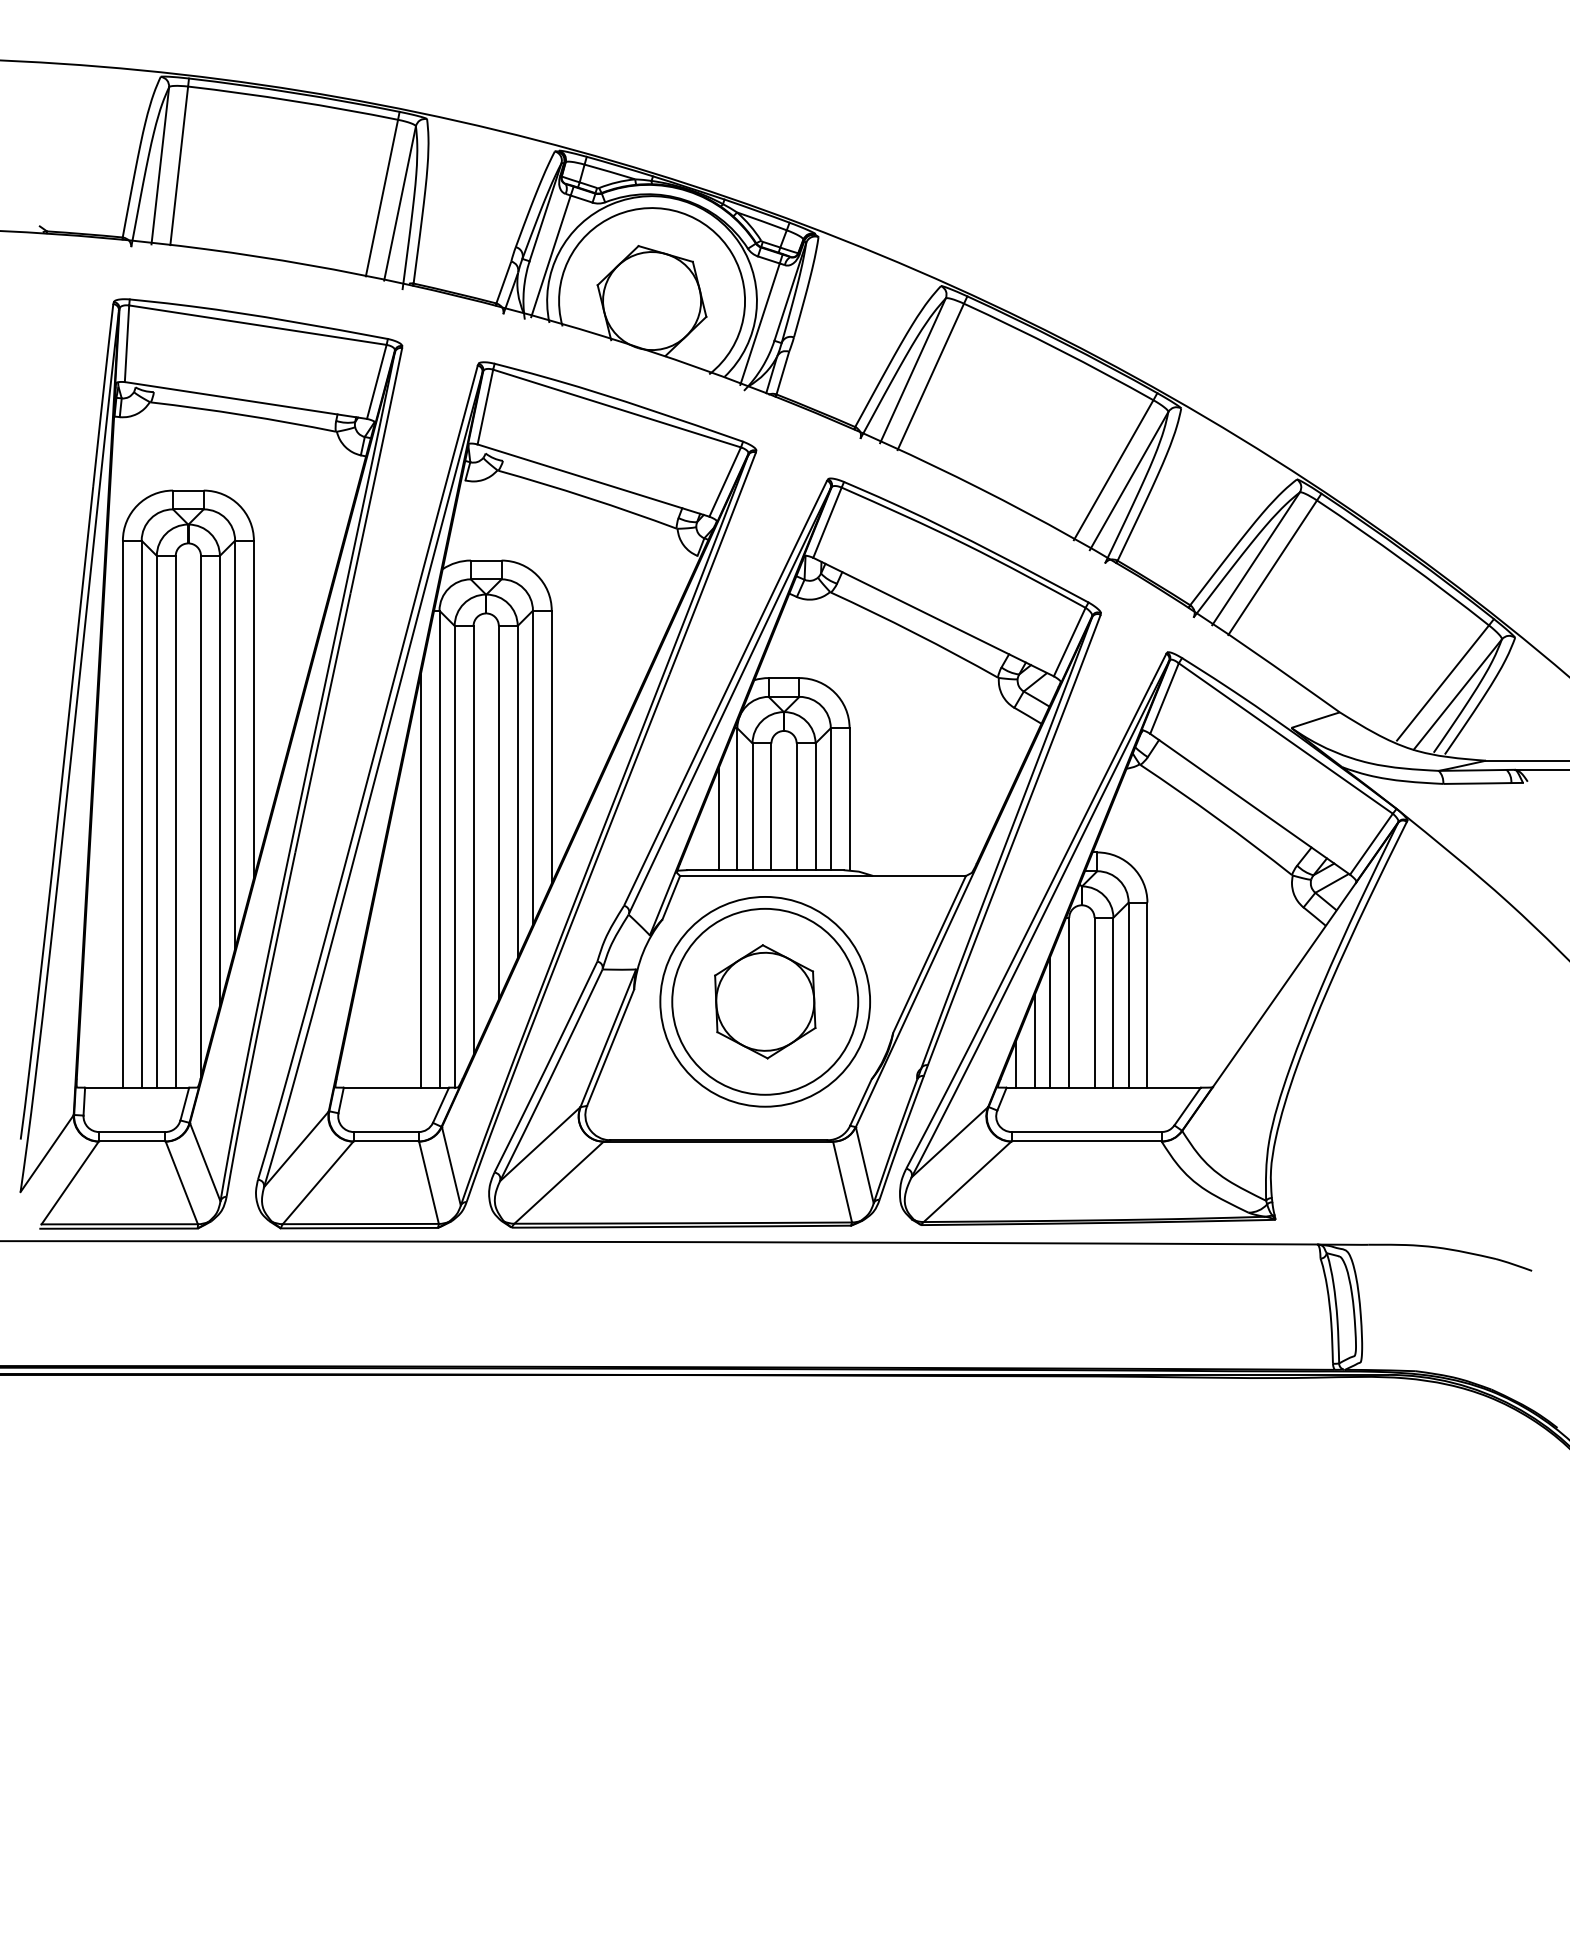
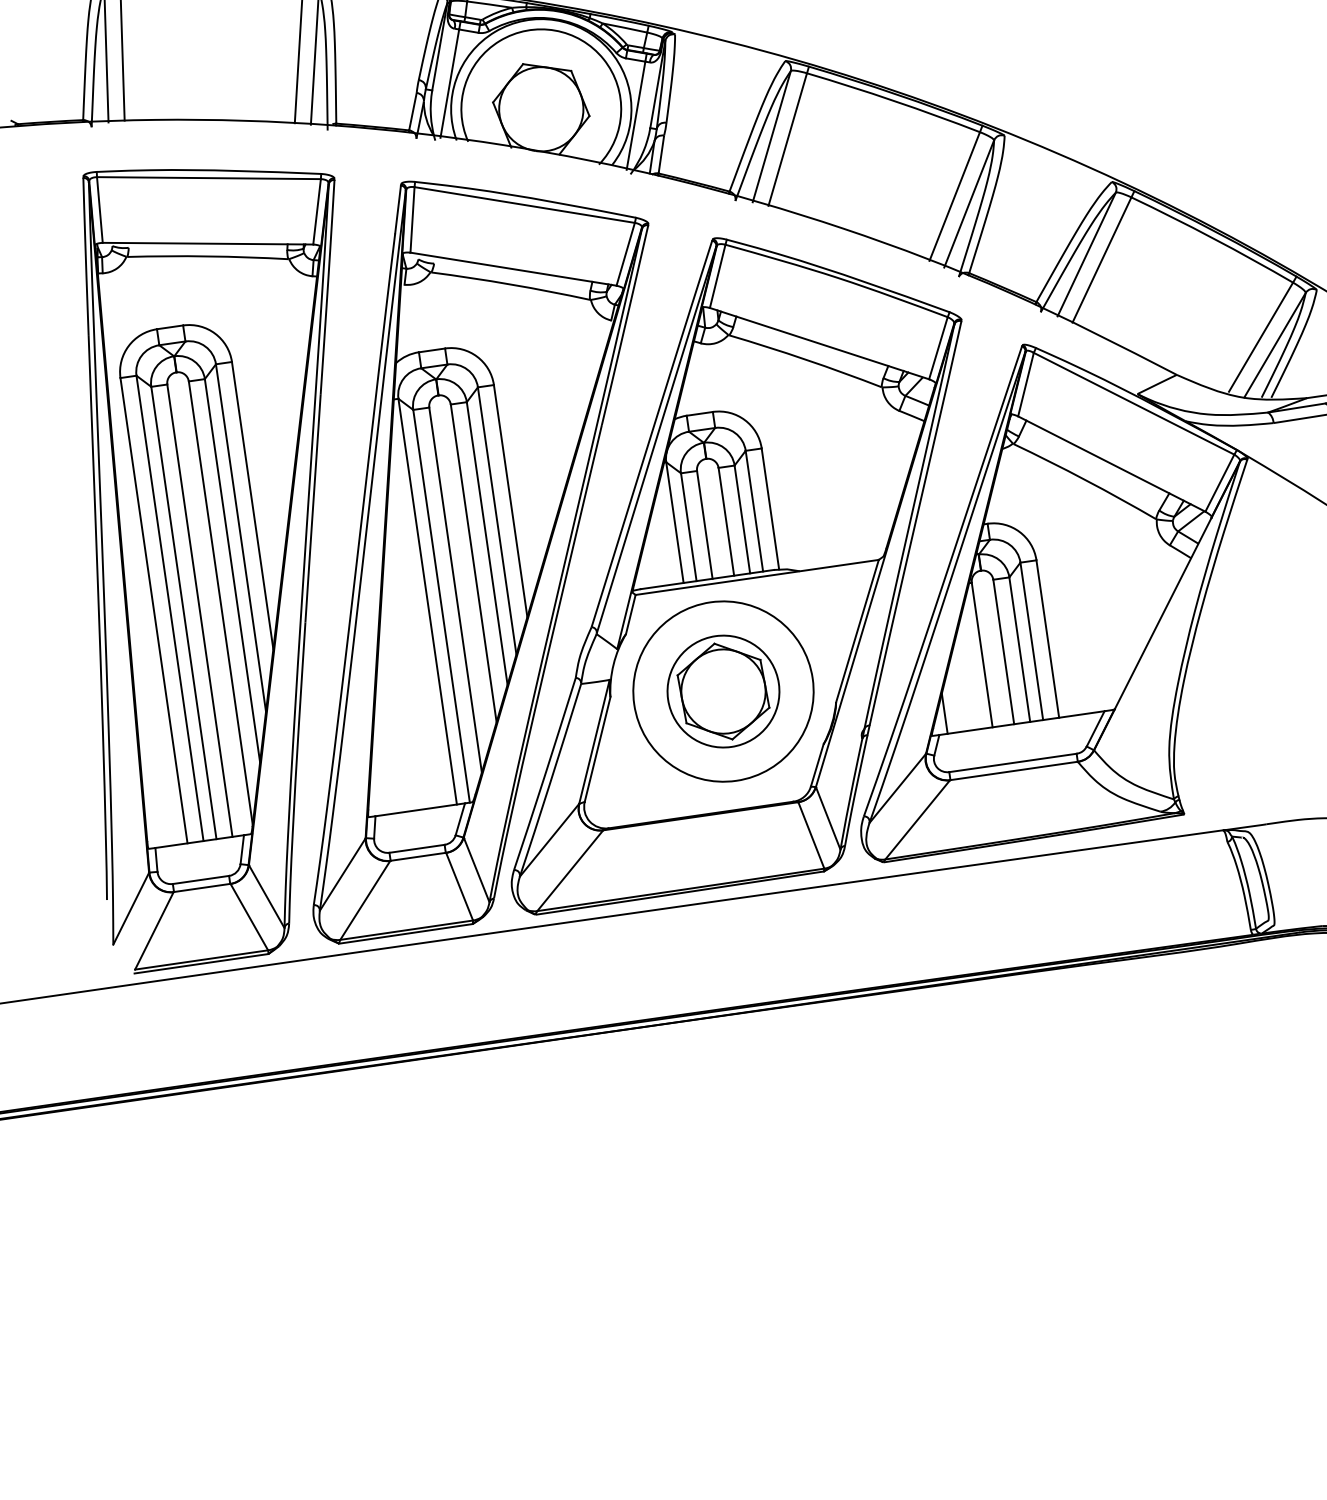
line: (718, 819) -> (661, 542), removed
line: (420, 880) -> (415, 630), removed
circle: (765, 1001) -> (723, 691), size x0.7
line: (1050, 1021) -> (968, 673), removed
line: (1035, 1040) -> (958, 691), removed

